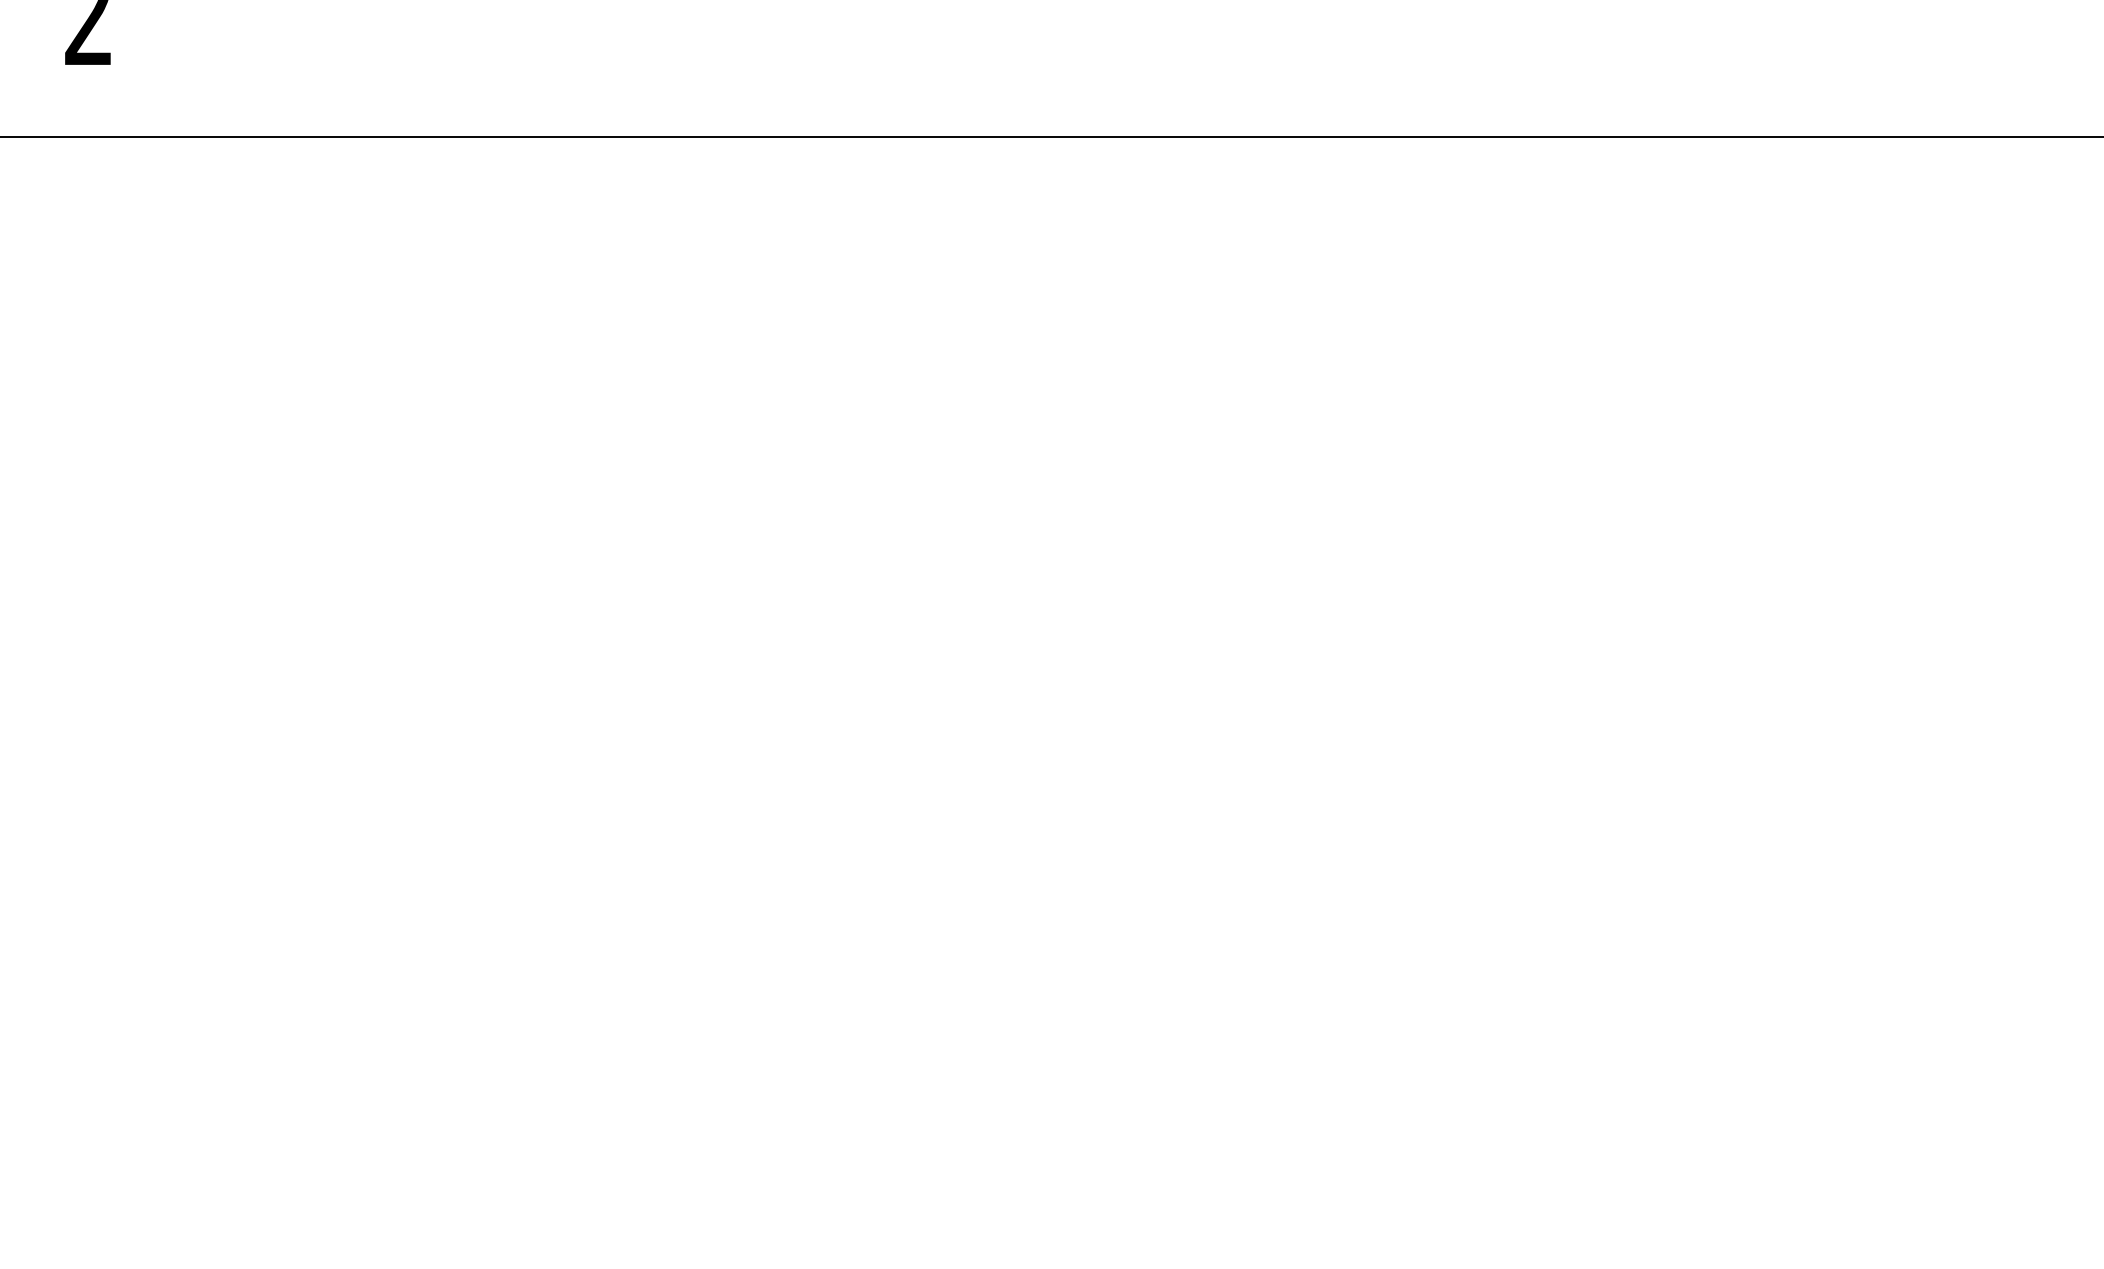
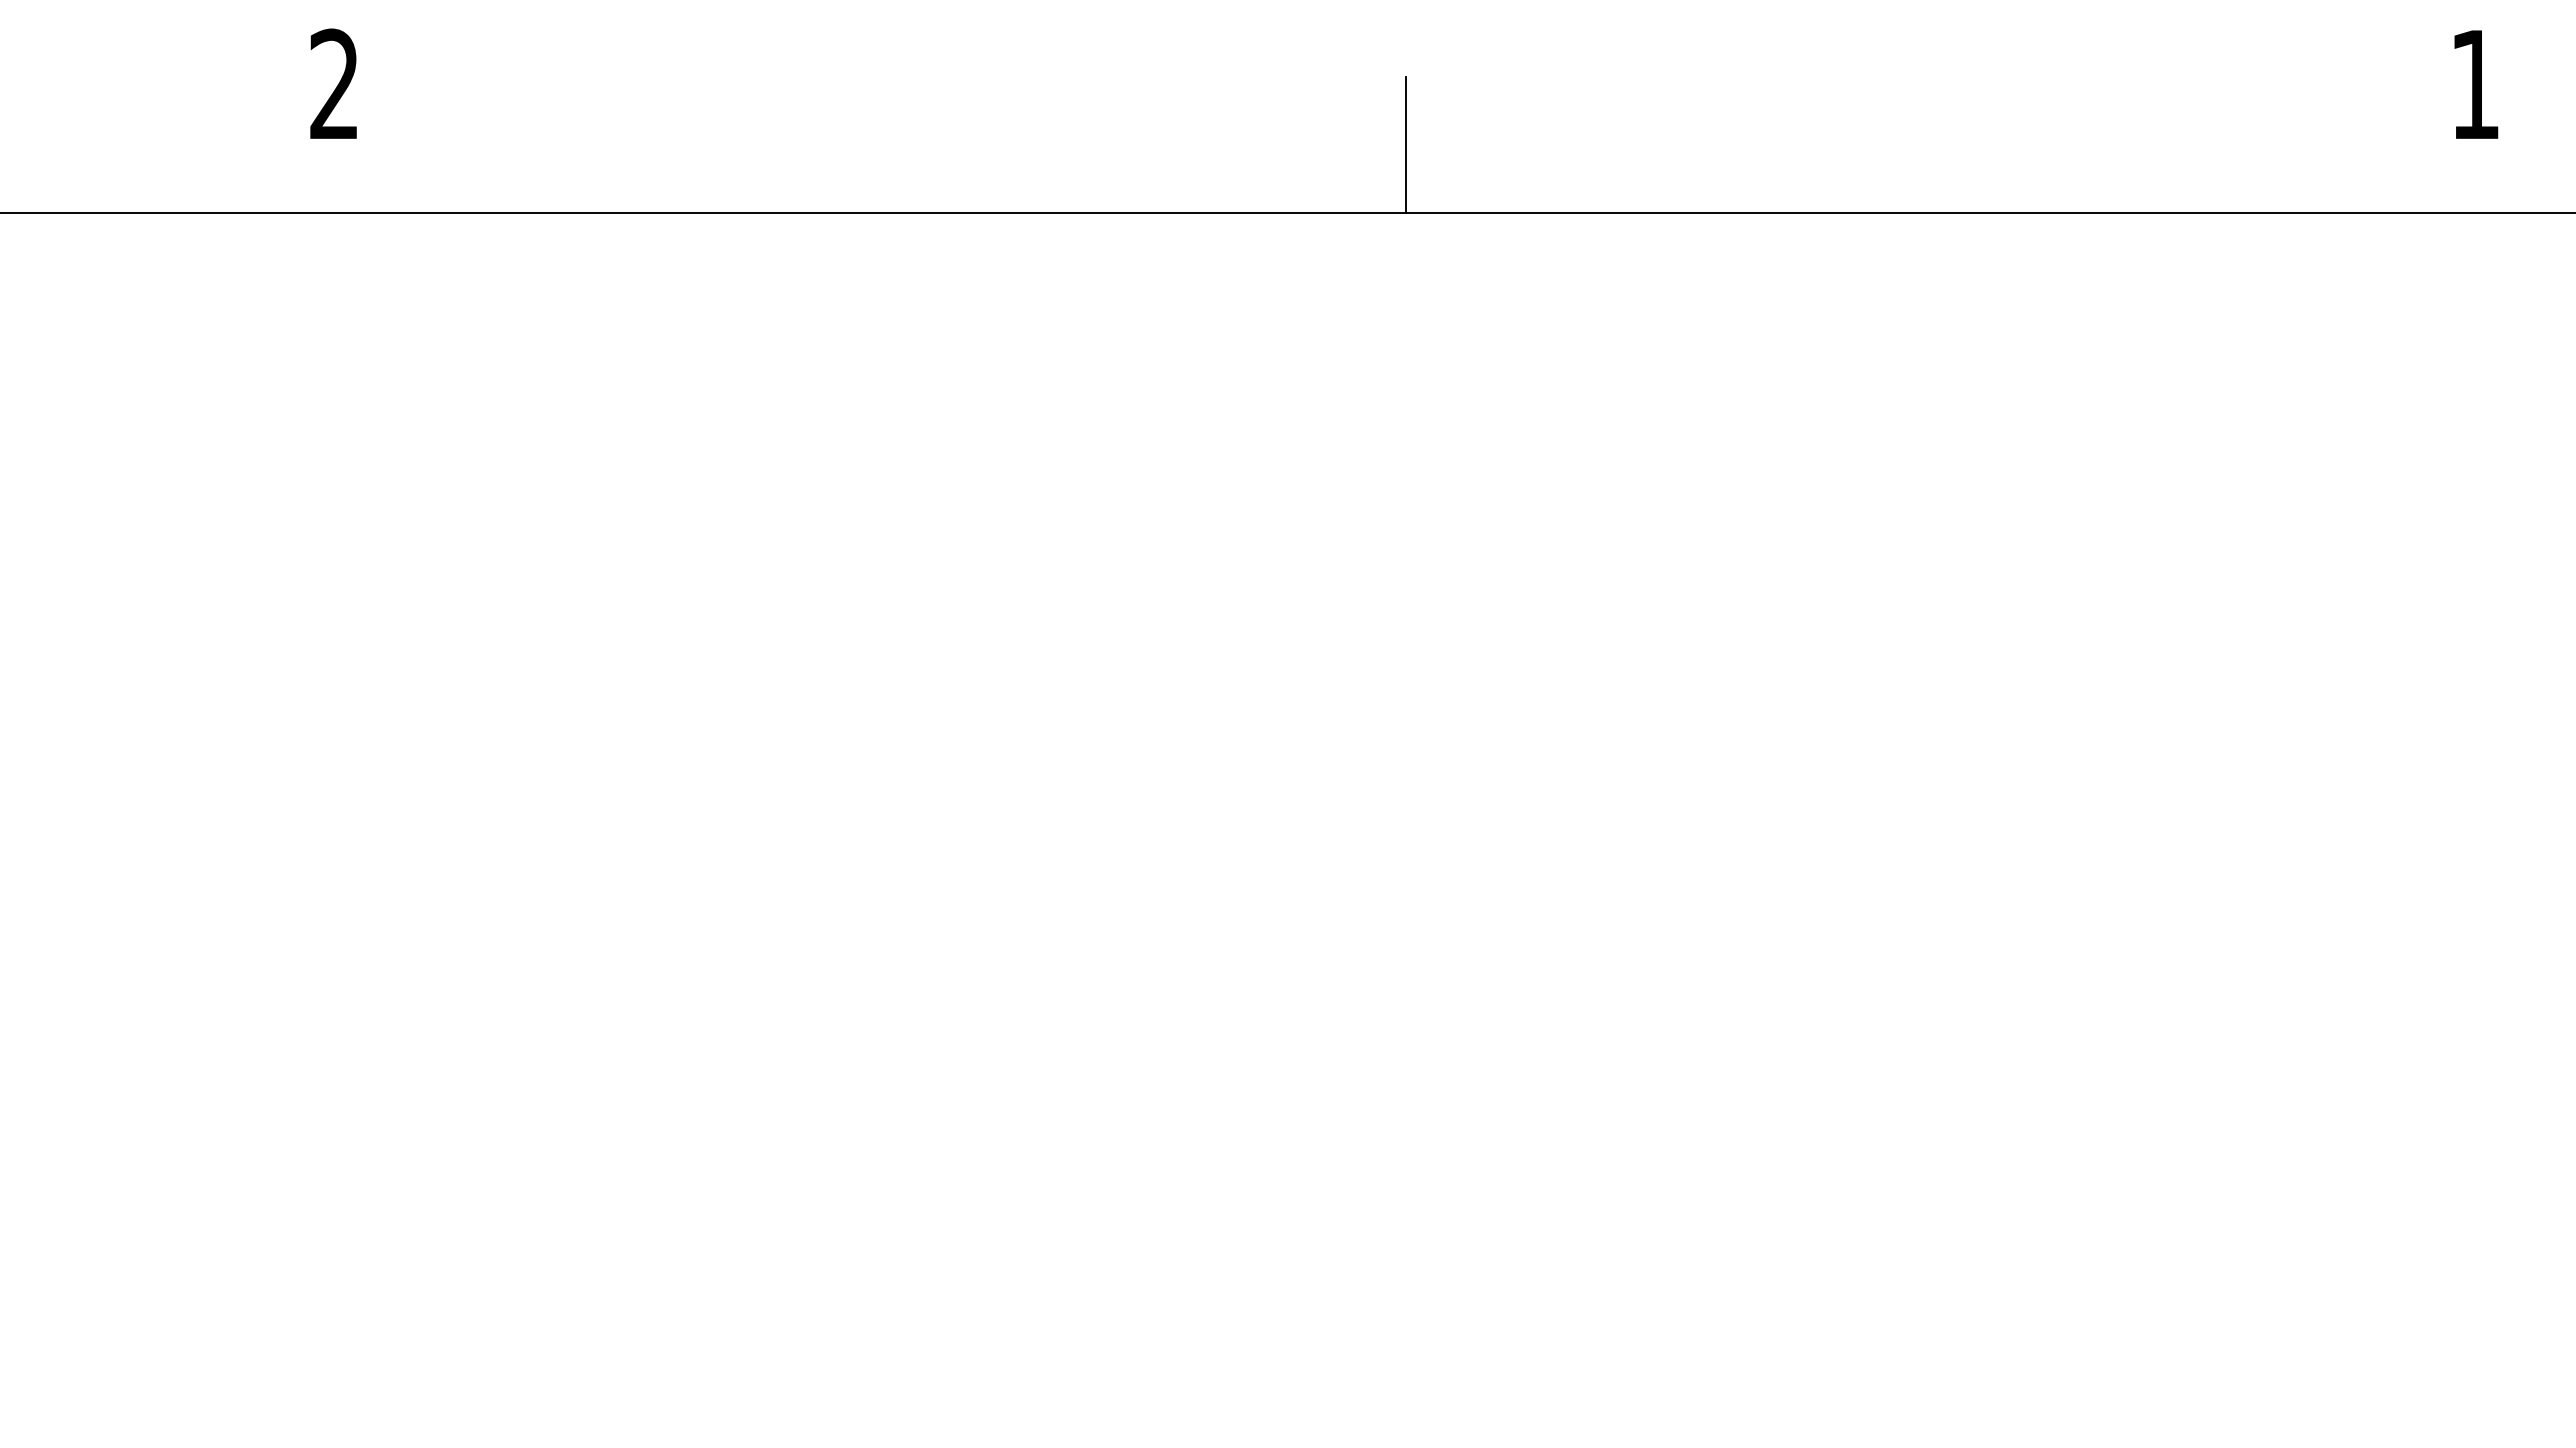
line: (1140, 70) -> (1406, 144), added

